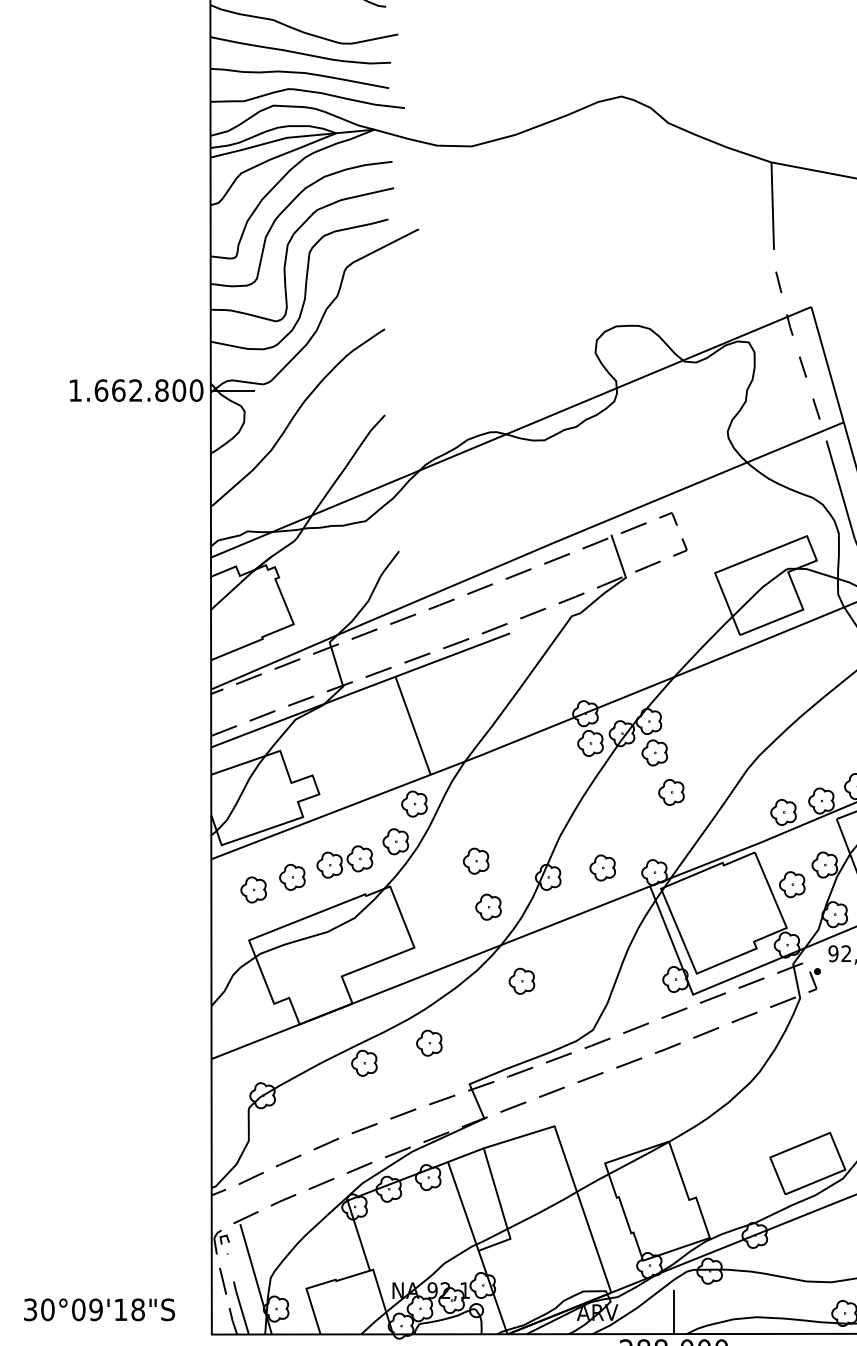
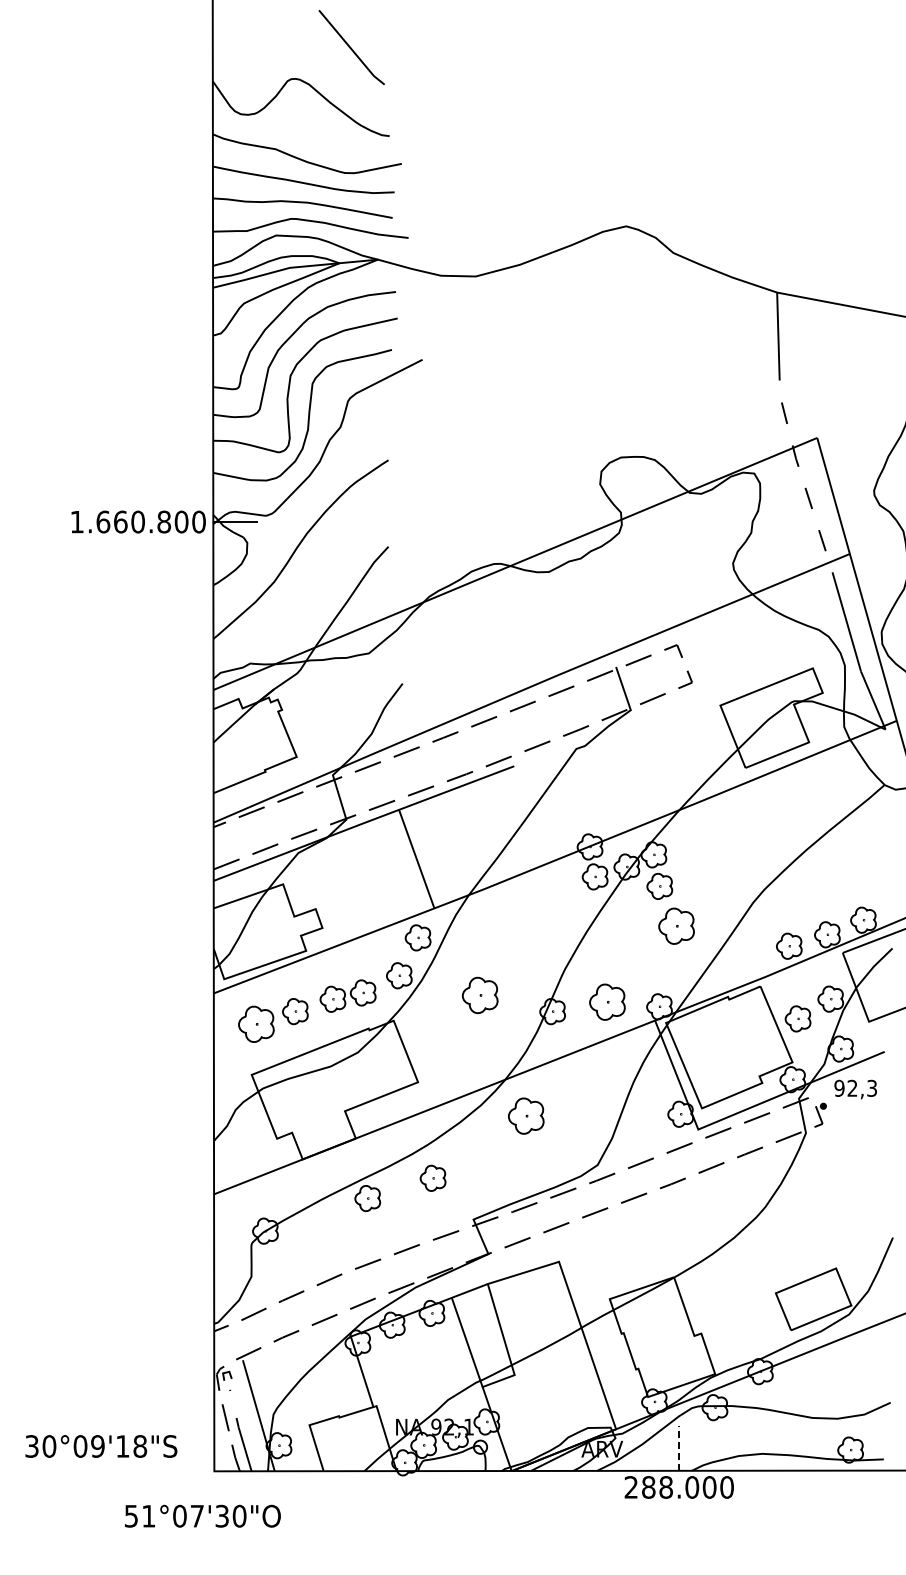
text: (135, 390) -> (137, 521), 1.662.800 -> 1.660.800
part: (671, 791) -> (676, 925), size x1.4
part: (475, 860) -> (479, 994), size x1.4
part: (602, 867) -> (607, 1001), size x1.4
part: (253, 889) -> (256, 1023), size x1.4
part: (488, 907) -> (492, 1041), removed
part: (521, 980) -> (525, 1115), size x1.4
line: (674, 1311) -> (679, 1448), solid -> dashed

